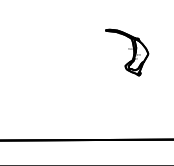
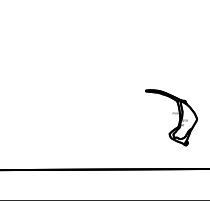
part: (127, 52) -> (171, 117), moved

